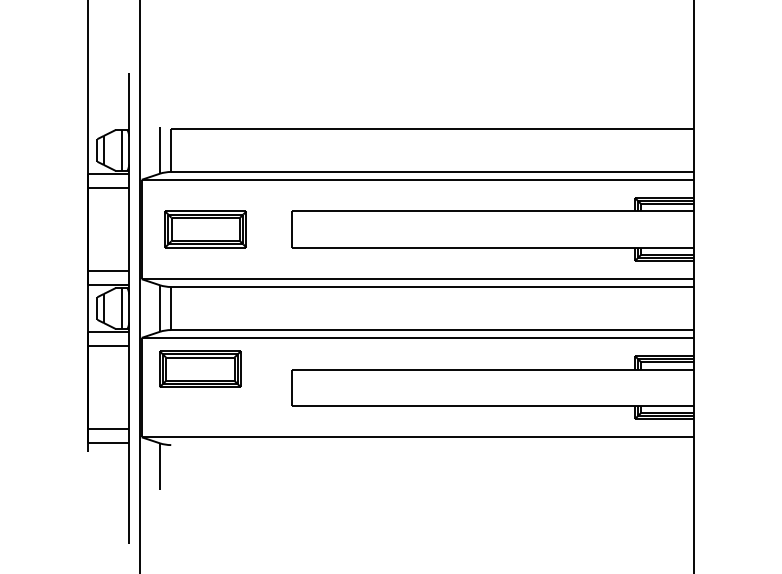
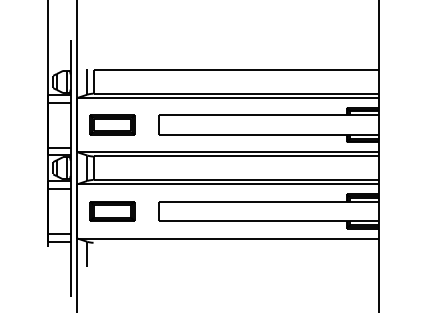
part: (200, 369) -> (112, 211), moved

